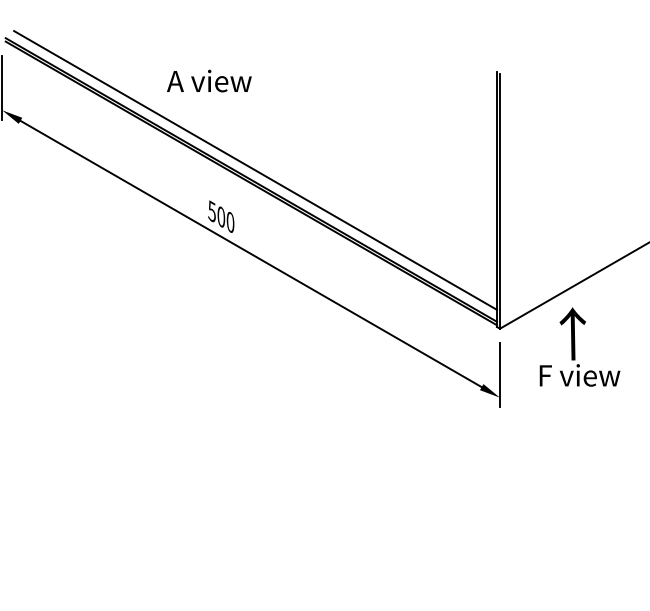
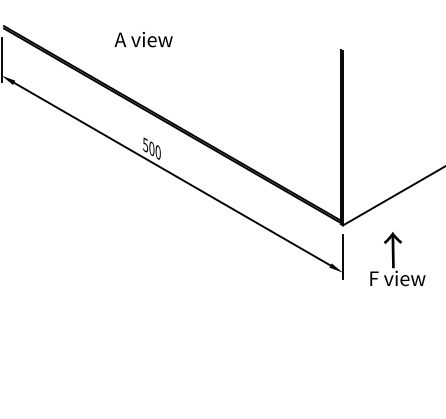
text: (209, 80) -> (143, 39), moved
line: (254, 169) -> (174, 116), removed
text: (579, 347) -> (397, 259), moved

